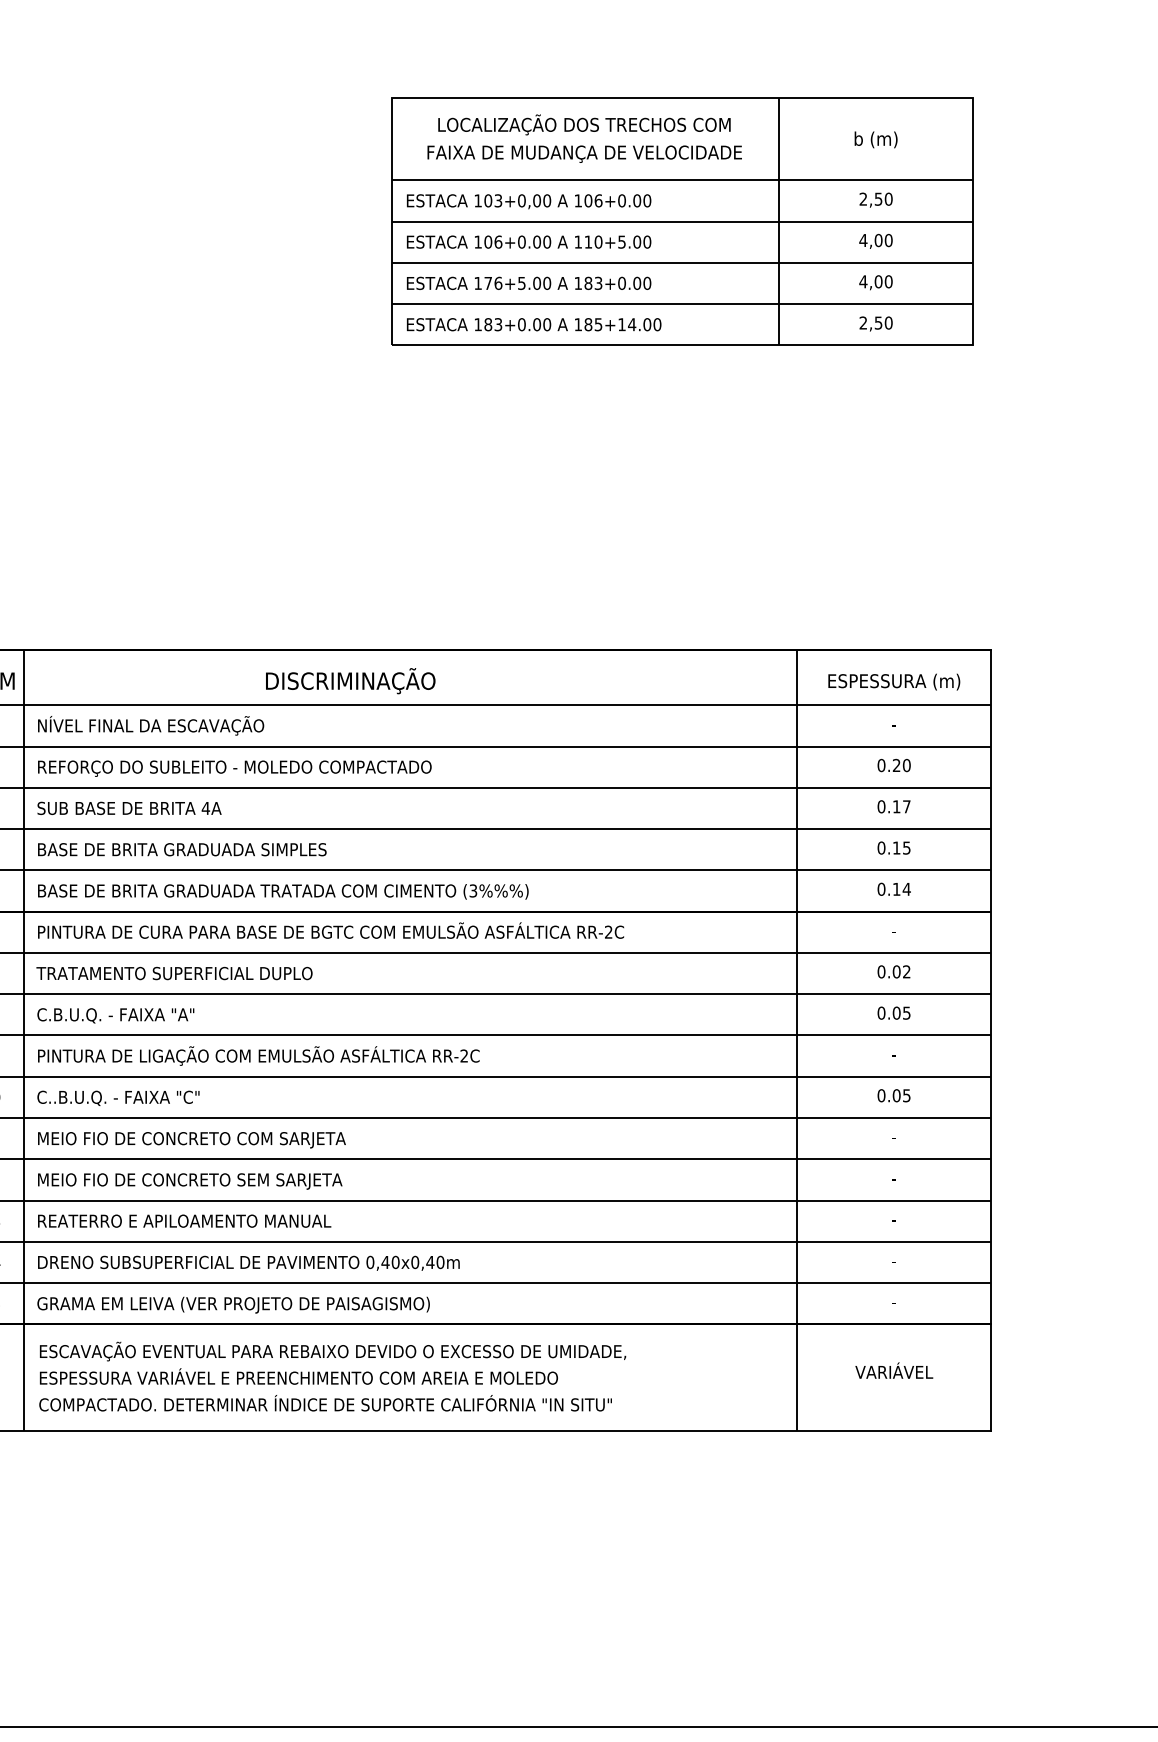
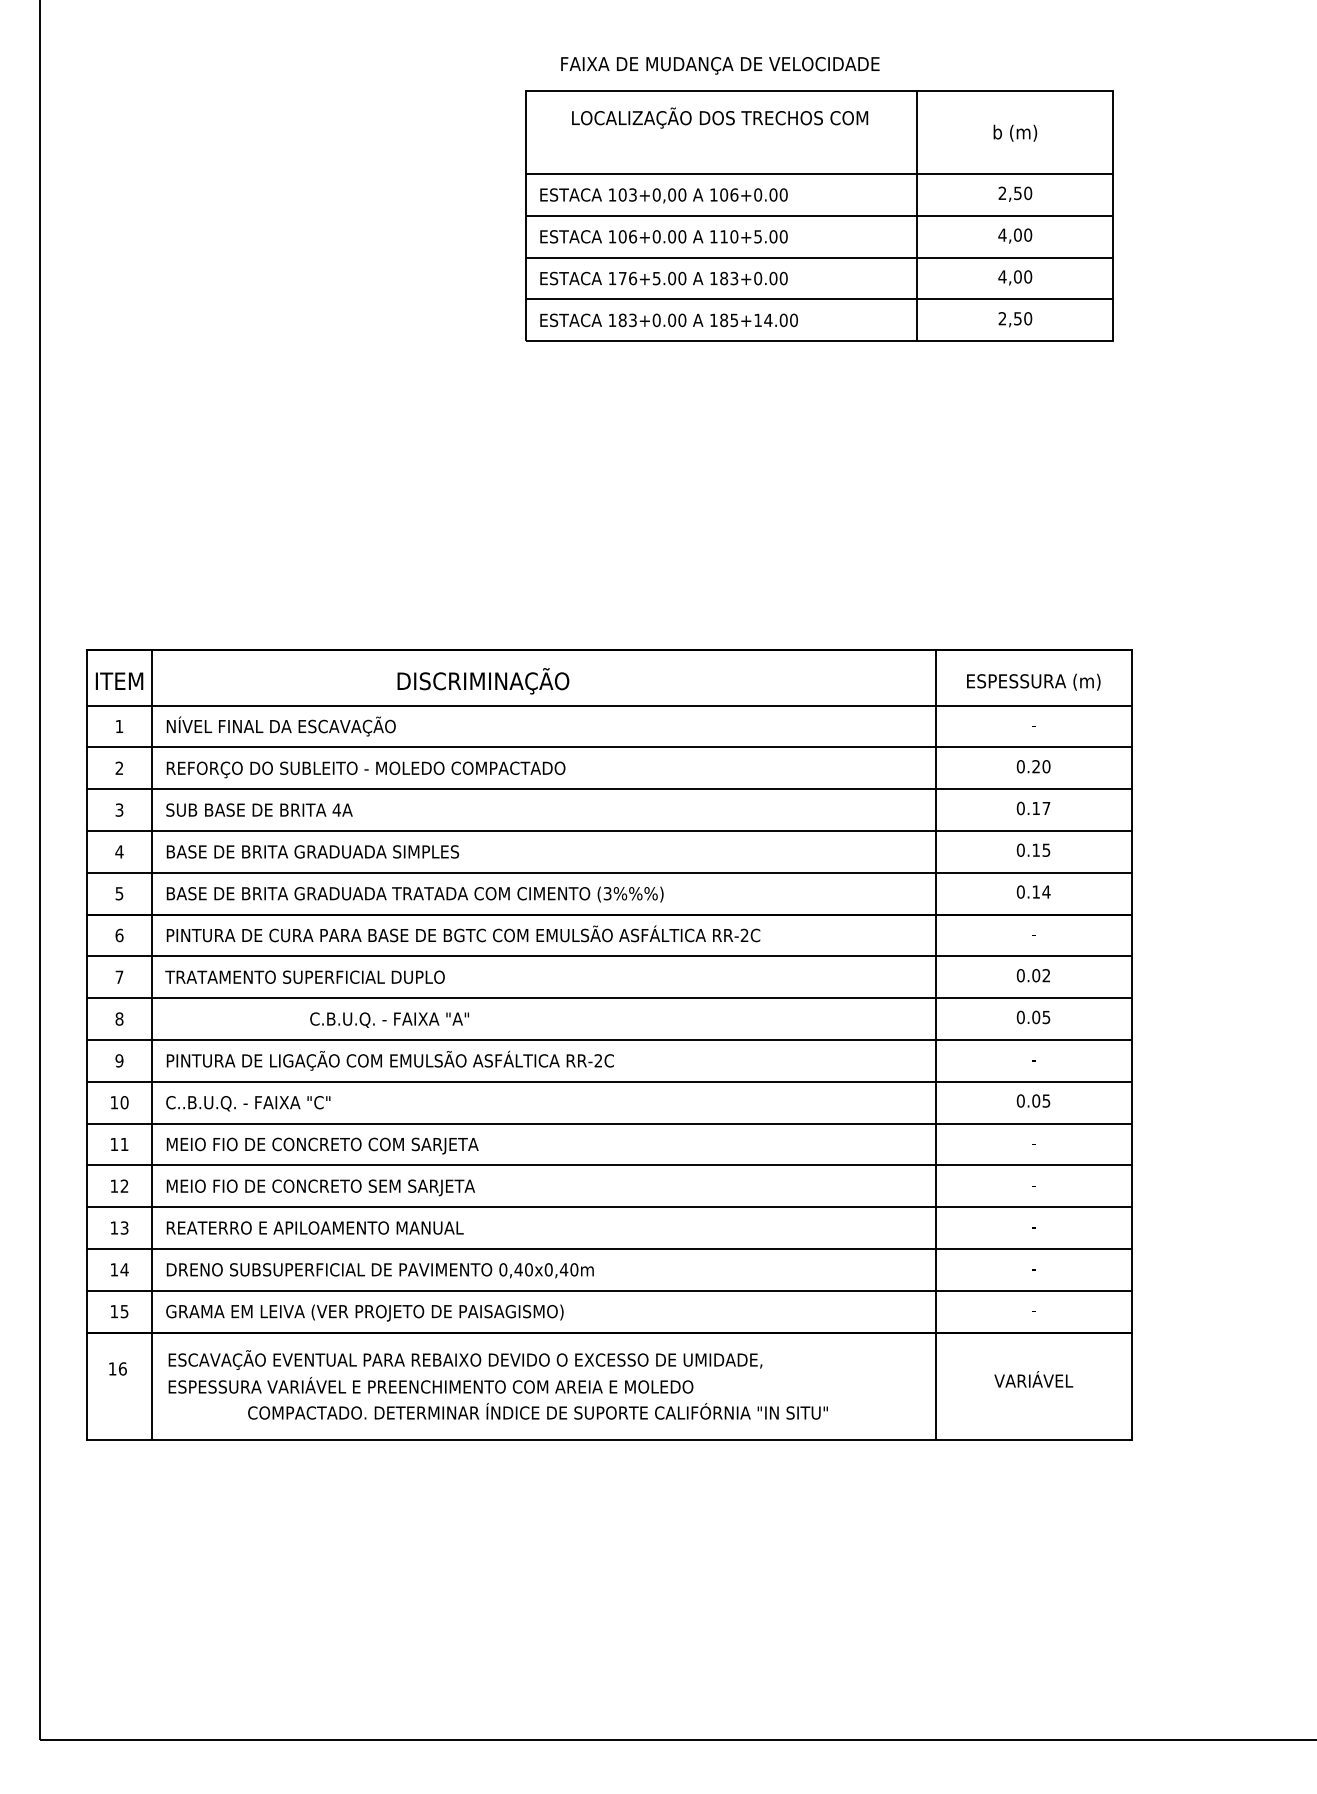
text: (584, 153) -> (720, 65), moved
text: (115, 1015) -> (389, 1019), moved
text: (325, 1403) -> (537, 1411), moved

